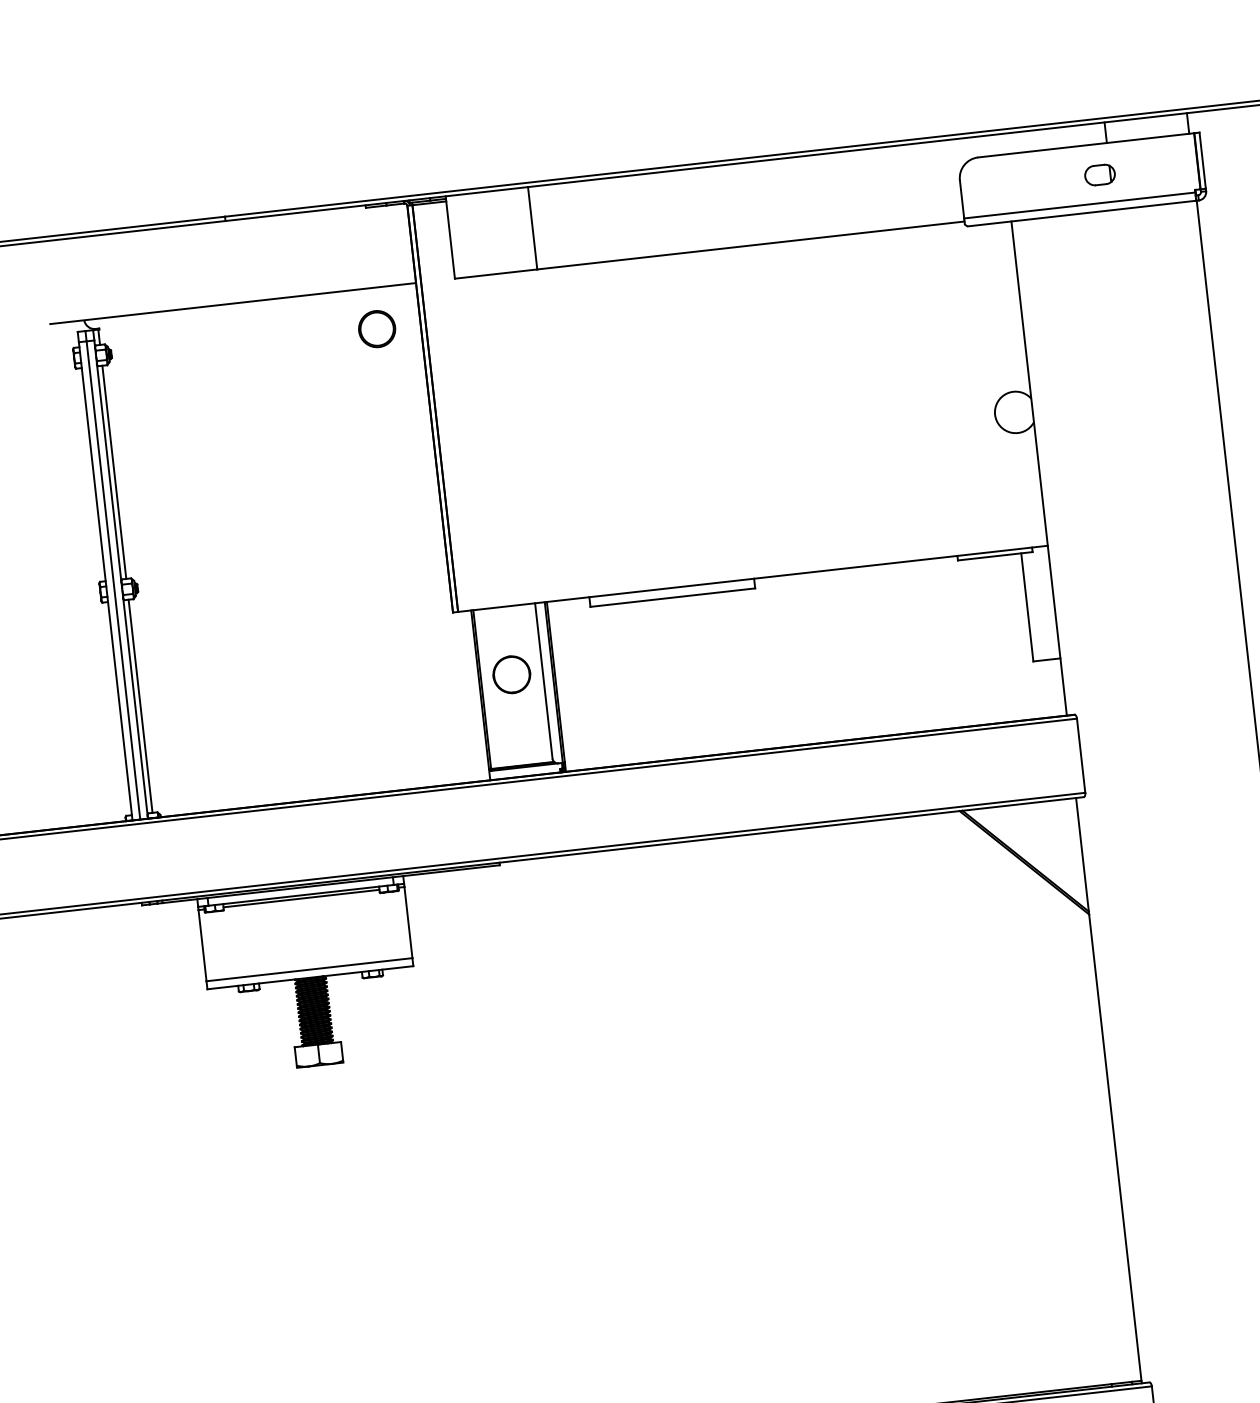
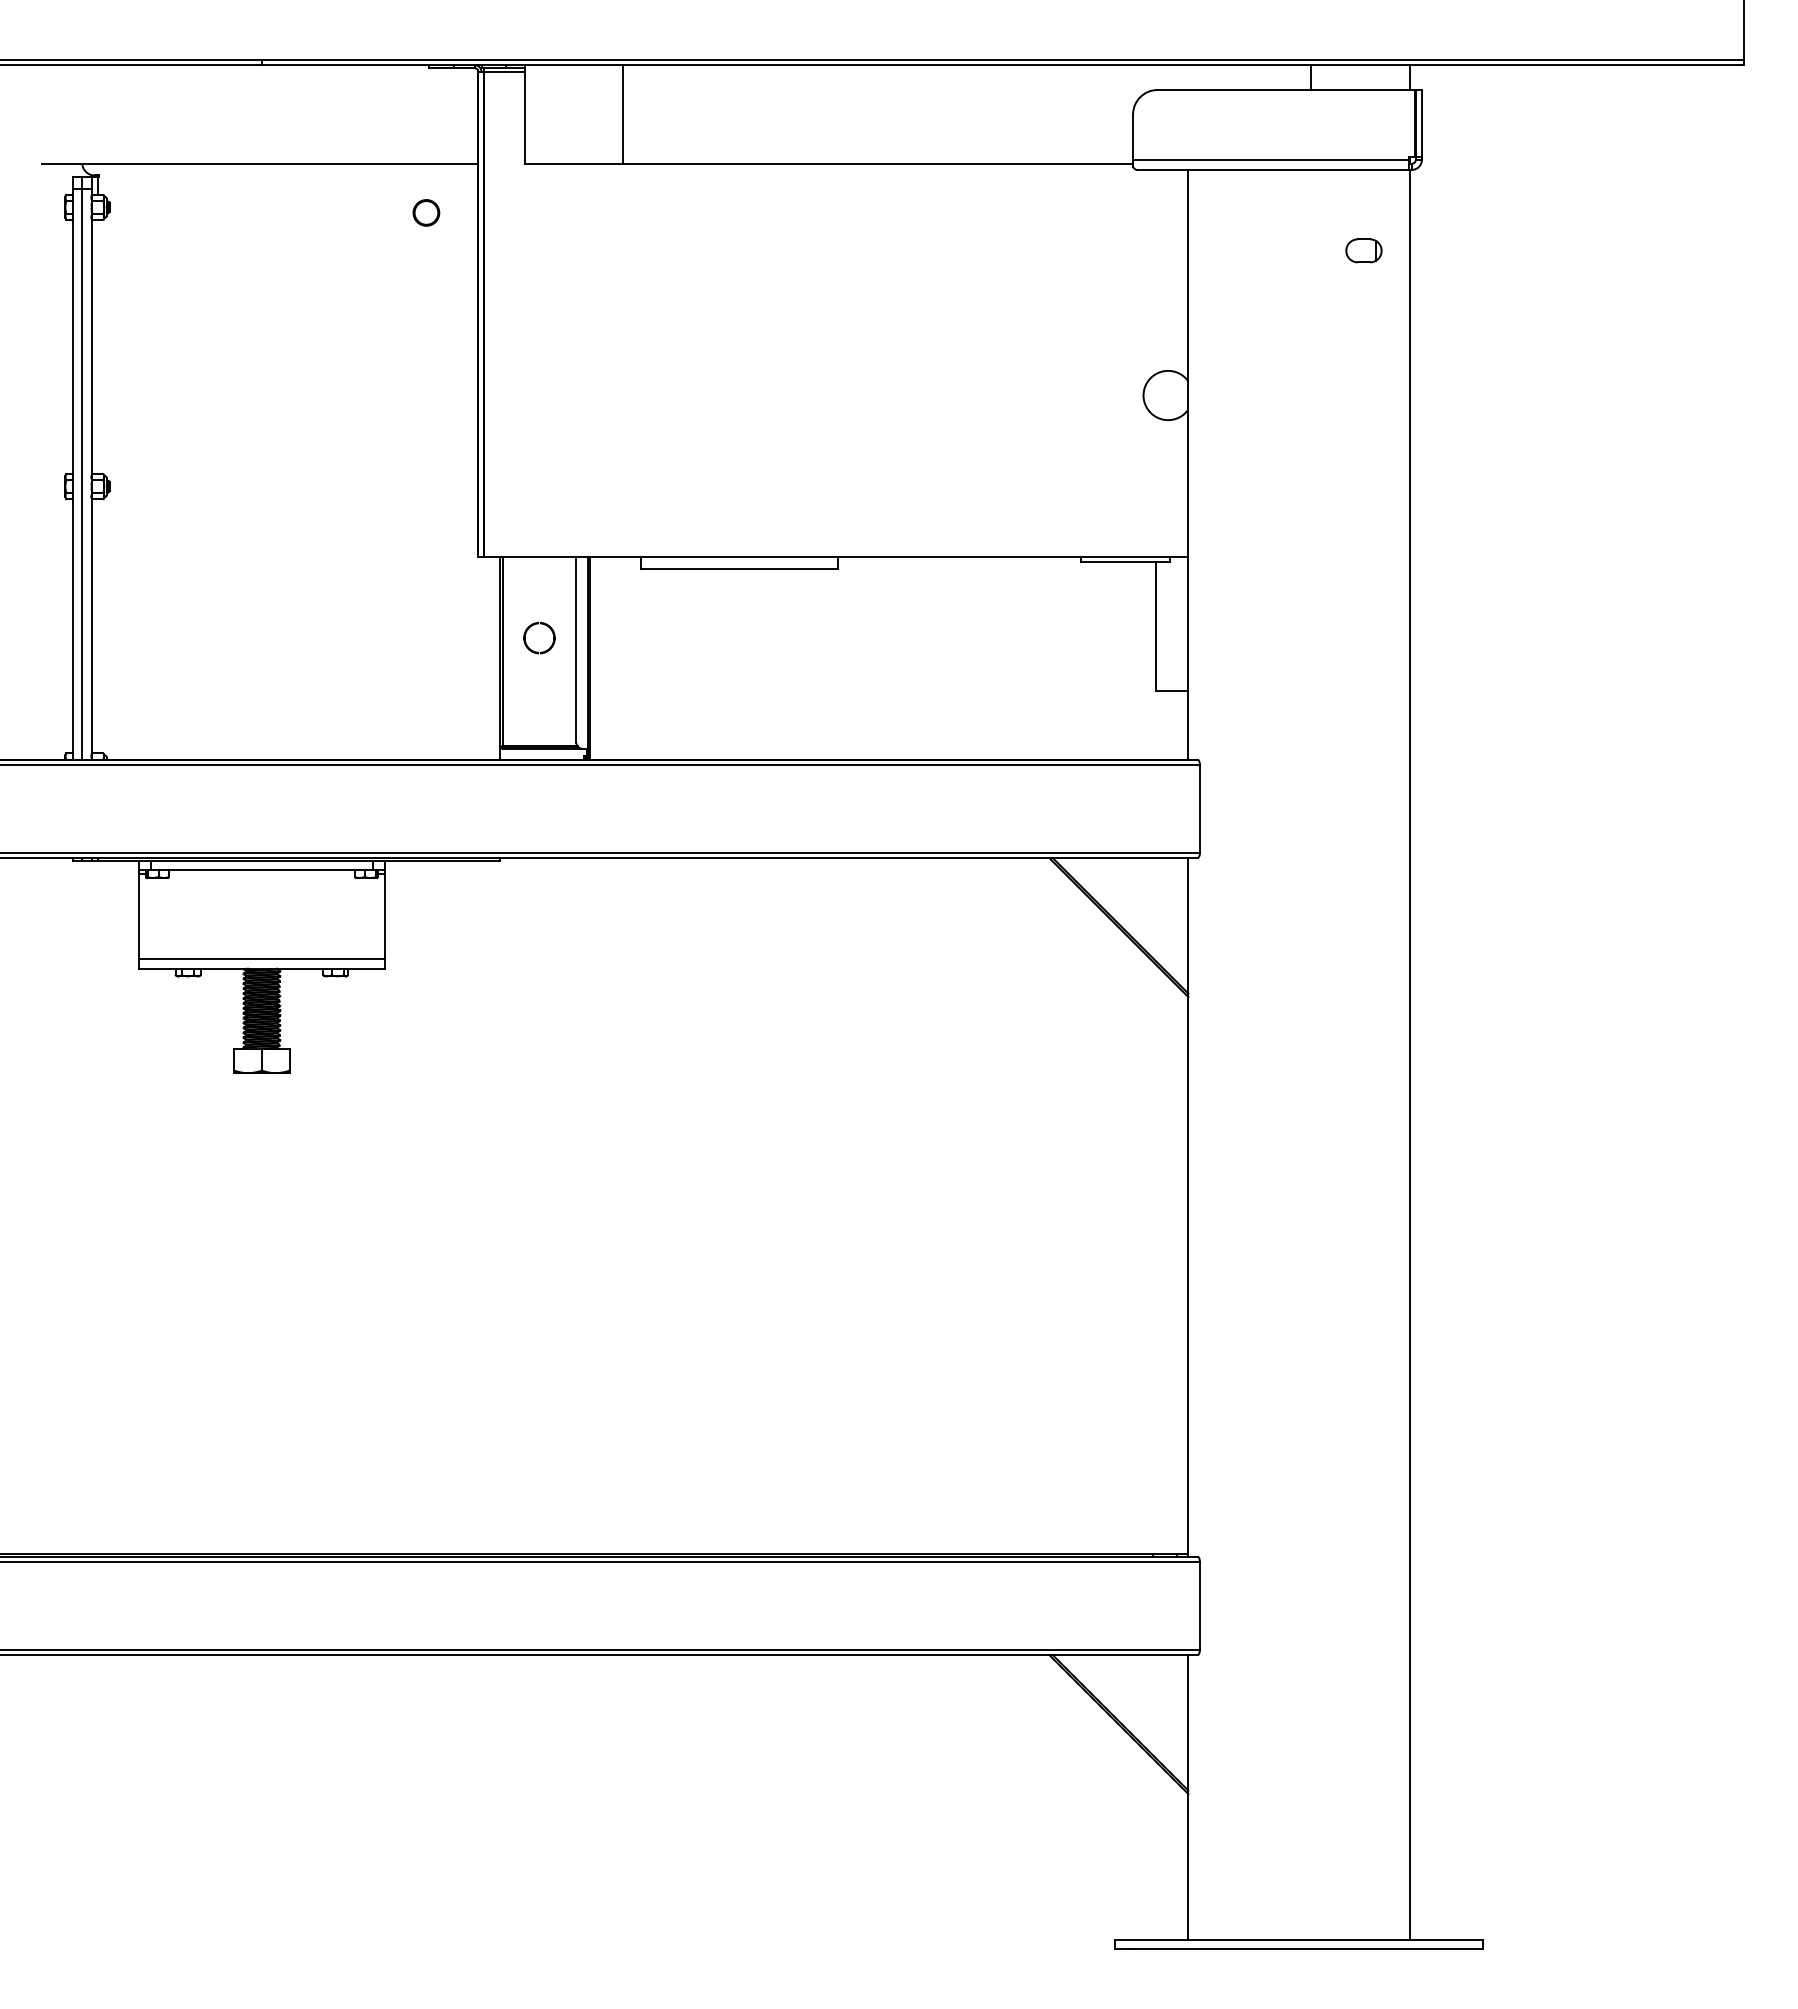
part: (1099, 174) -> (1363, 250), moved
part: (377, 328) -> (426, 212), size x0.6
line: (114, 471) -> (97, 346), removed
part: (511, 674) -> (539, 637), size x0.7
line: (140, 706) -> (97, 626), removed
line: (301, 898) -> (261, 874), removed

